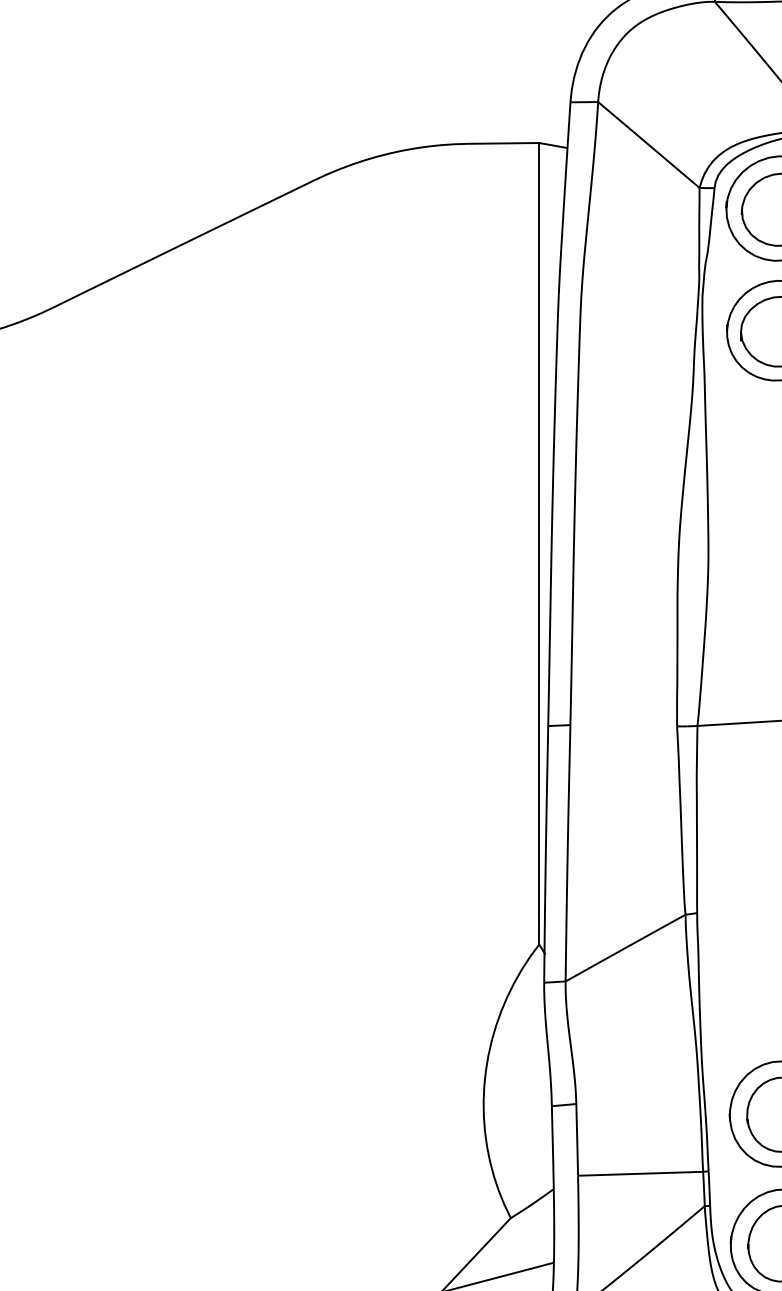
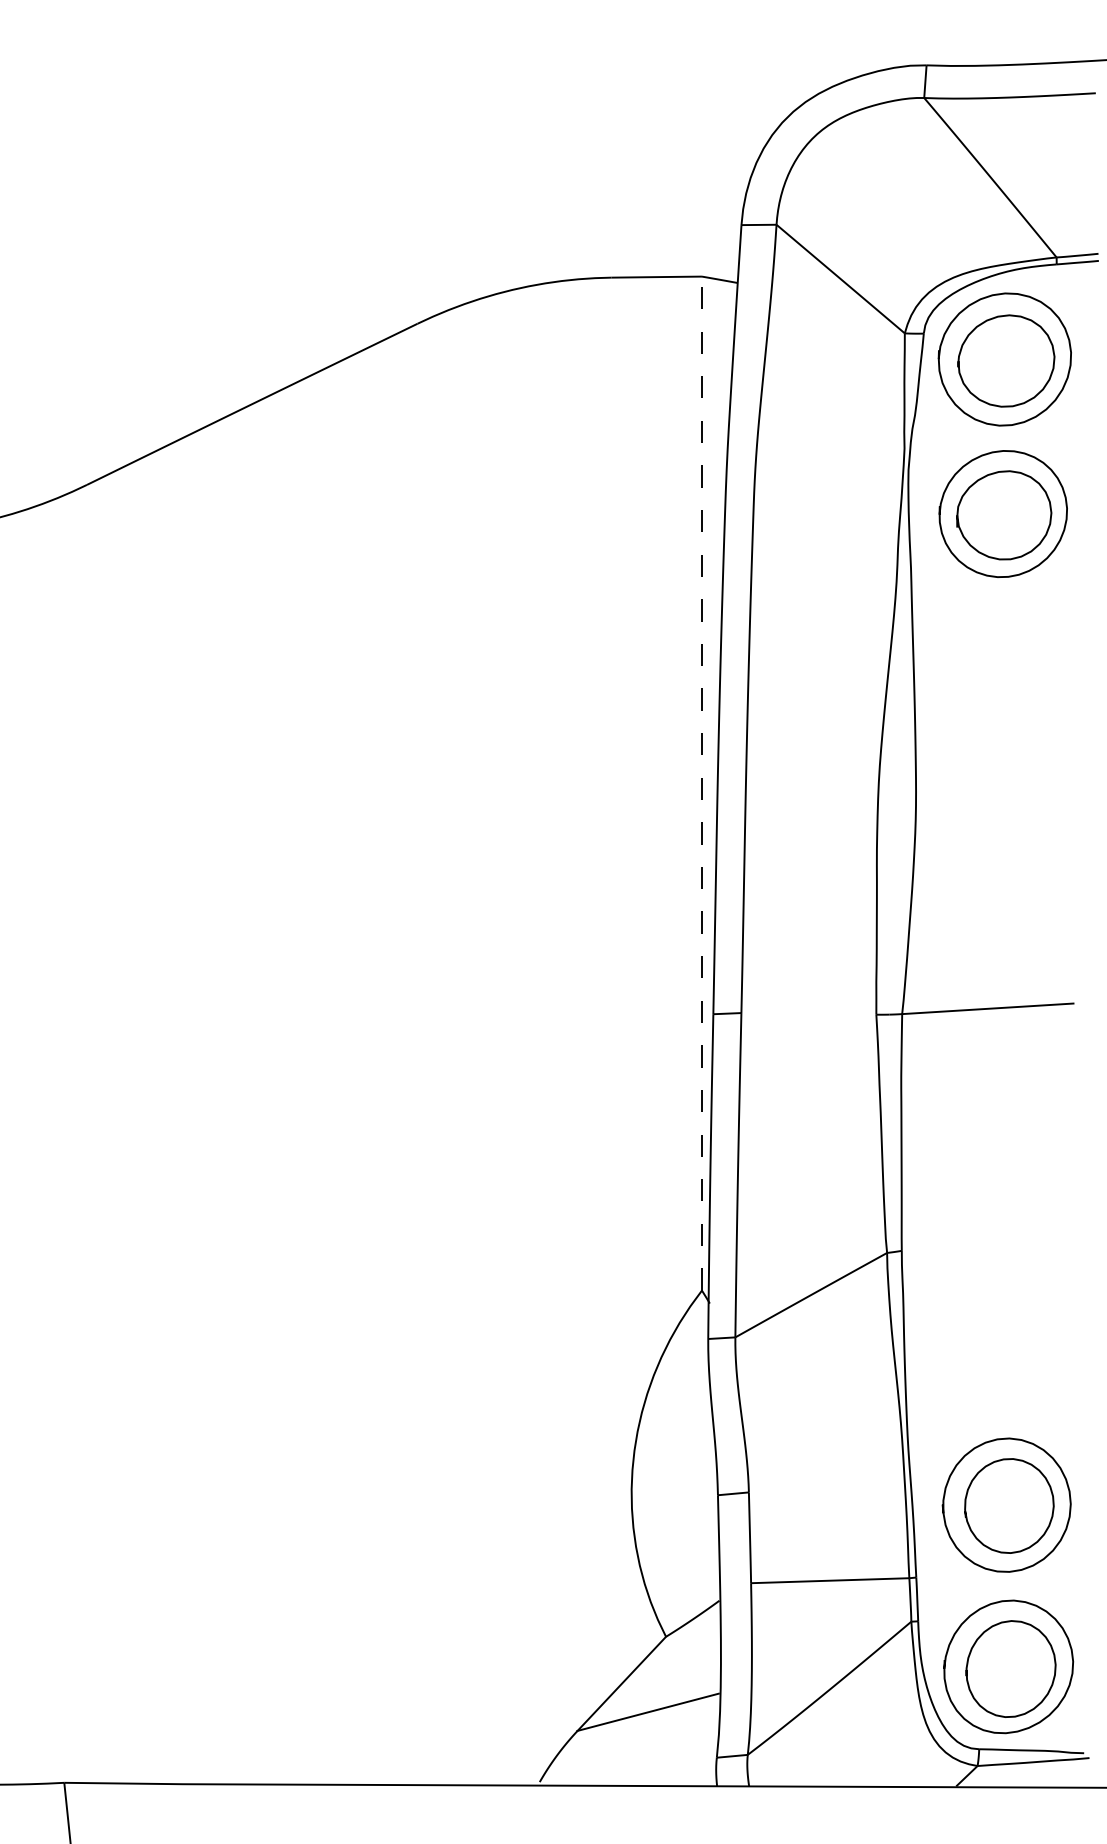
line: (538, 543) -> (701, 783), solid -> dashed

